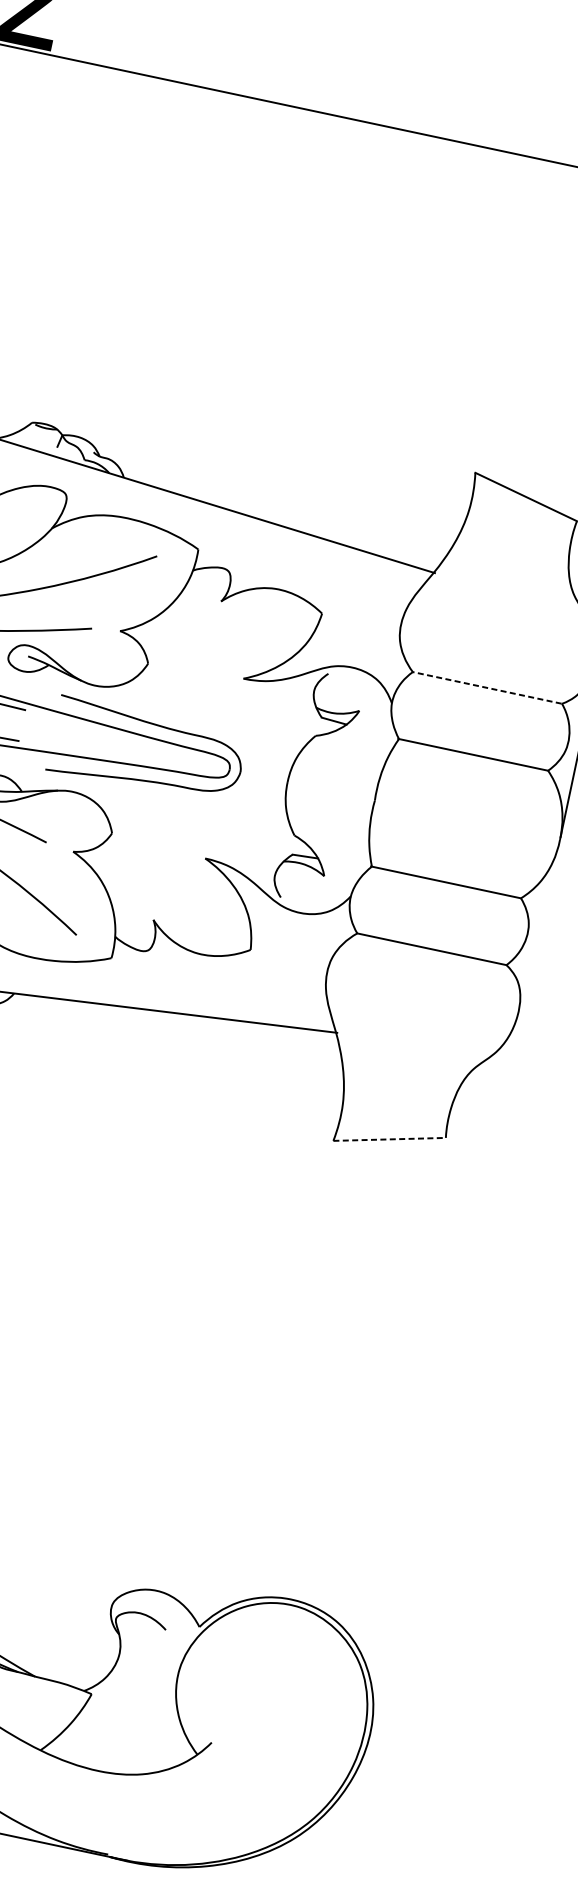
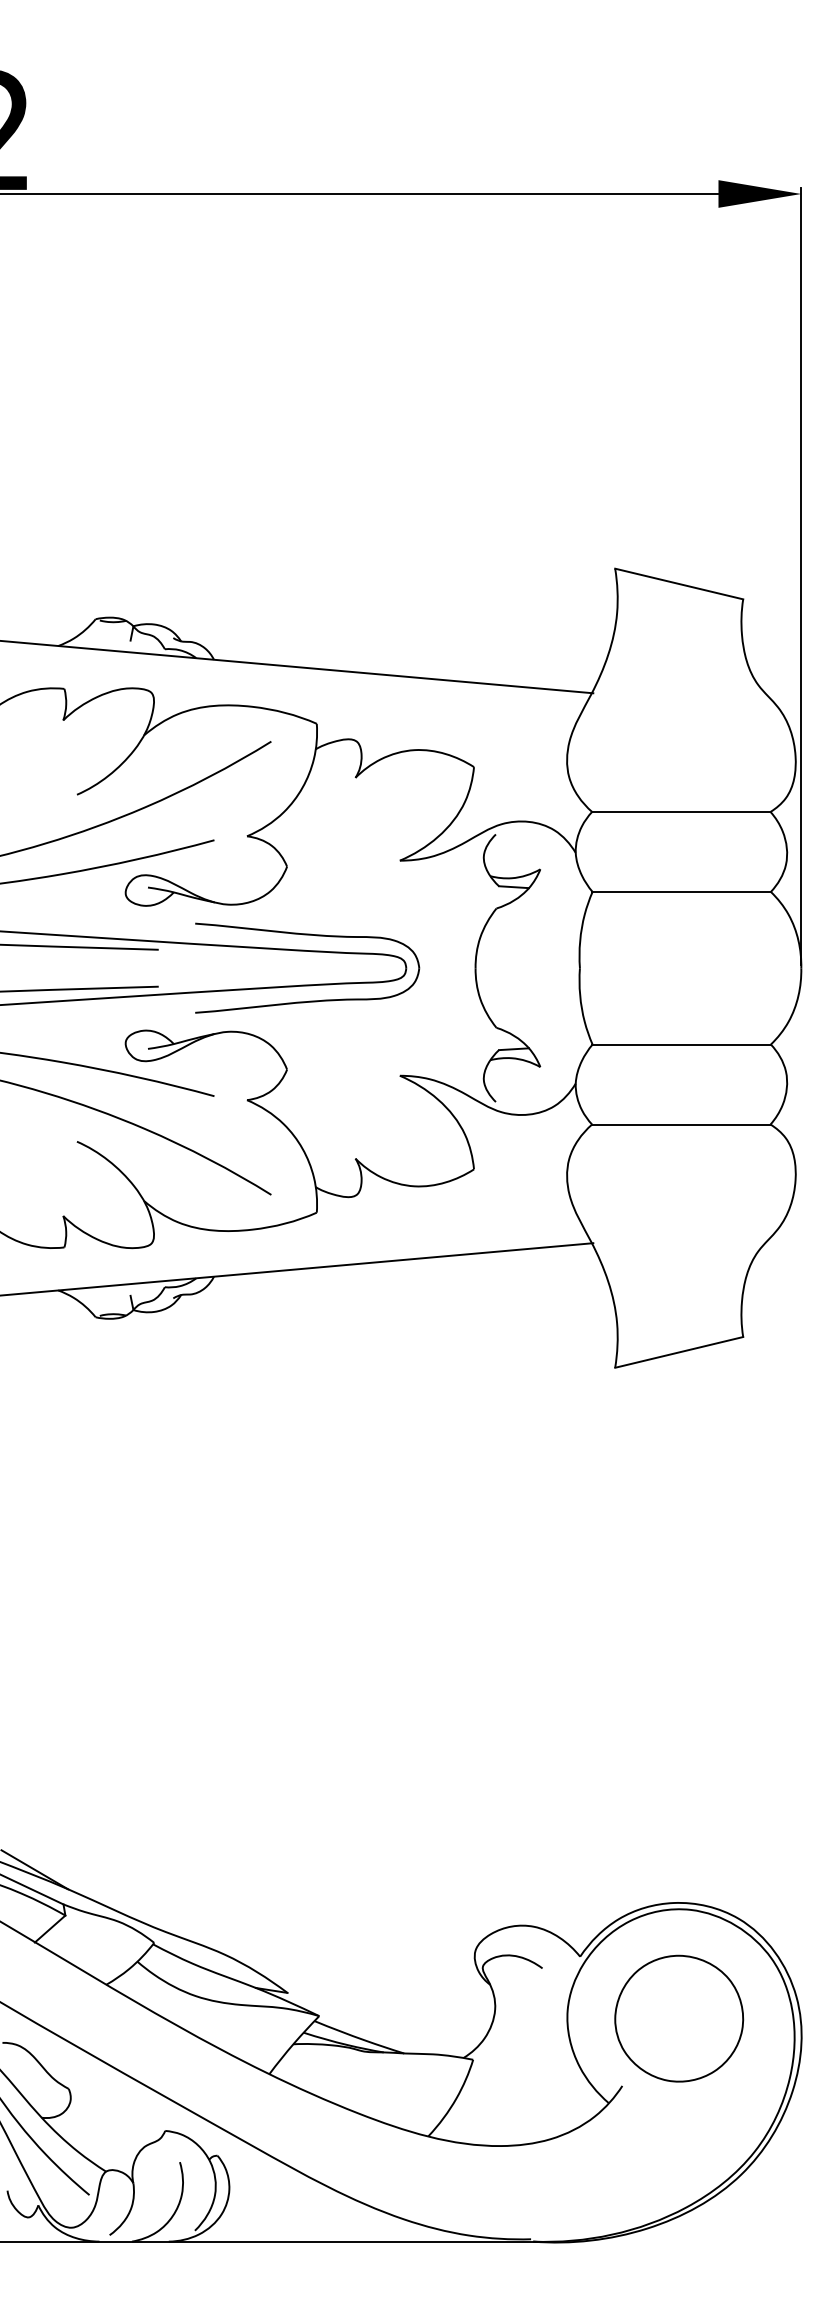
line: (487, 687) -> (681, 811), dashed -> solid
line: (389, 1139) -> (679, 1352), dashed -> solid
part: (271, 1696) -> (679, 2018), added

